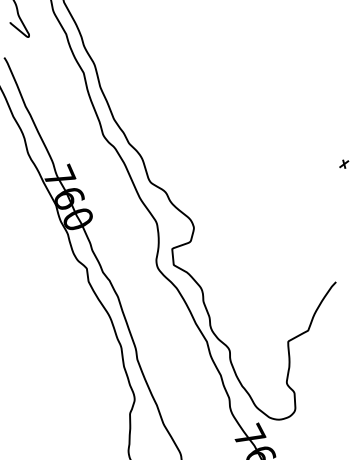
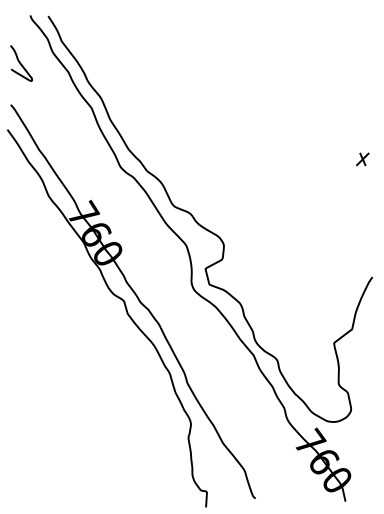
part: (343, 164) -> (362, 159), size x1.67

